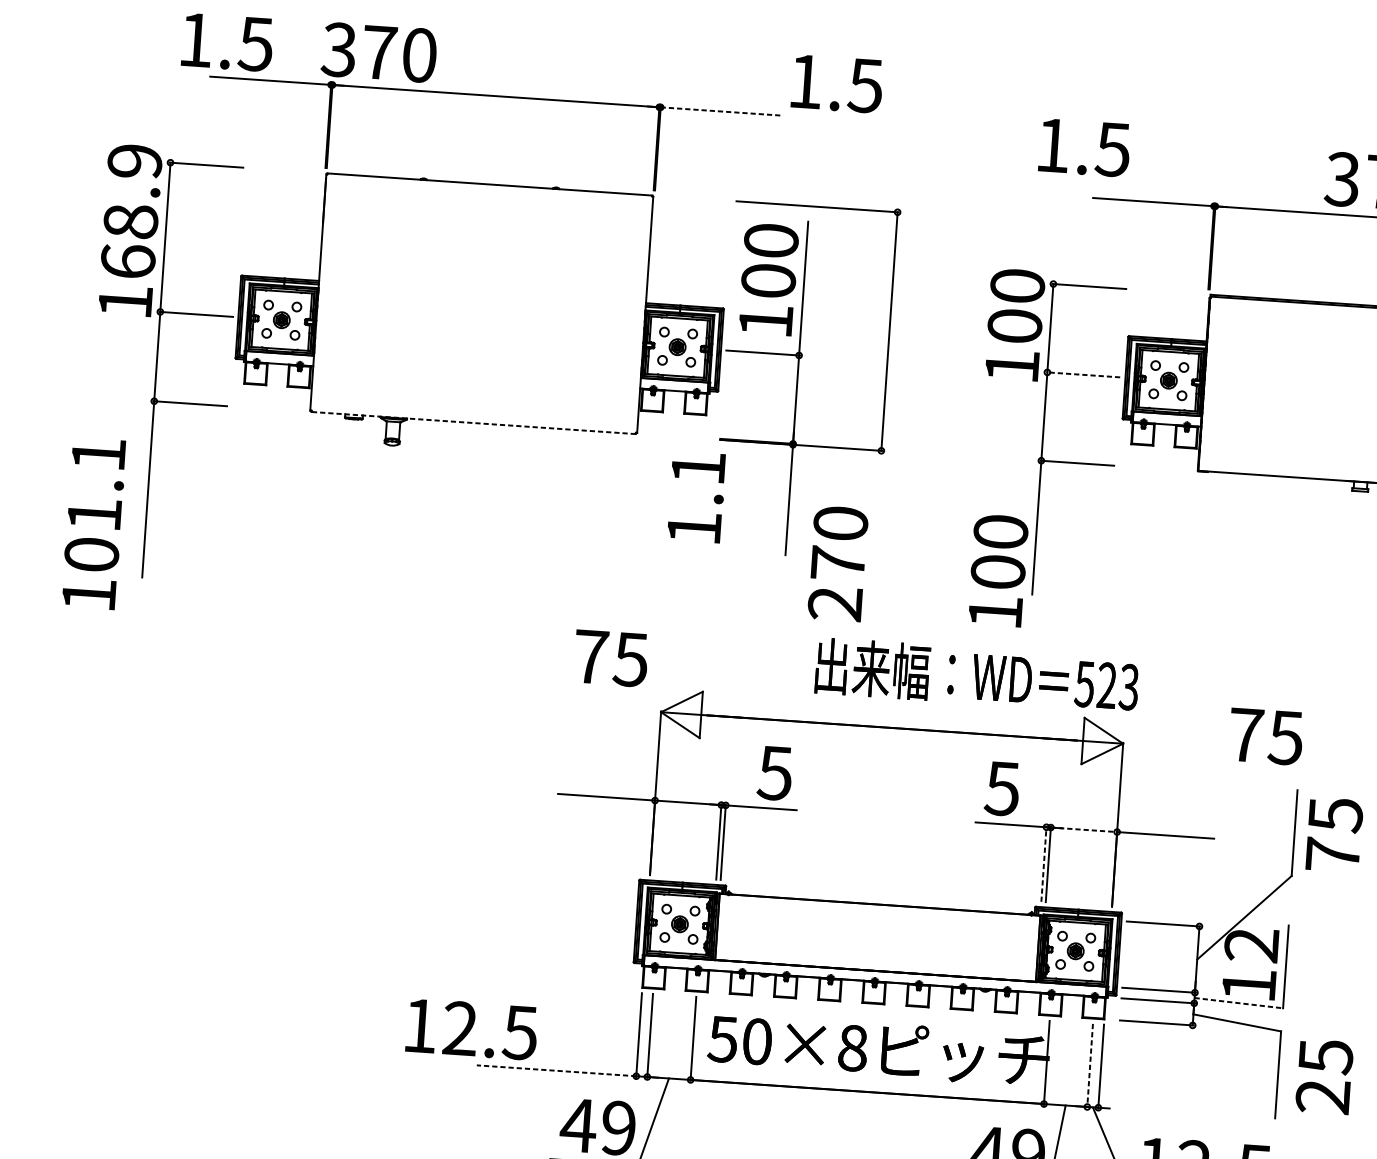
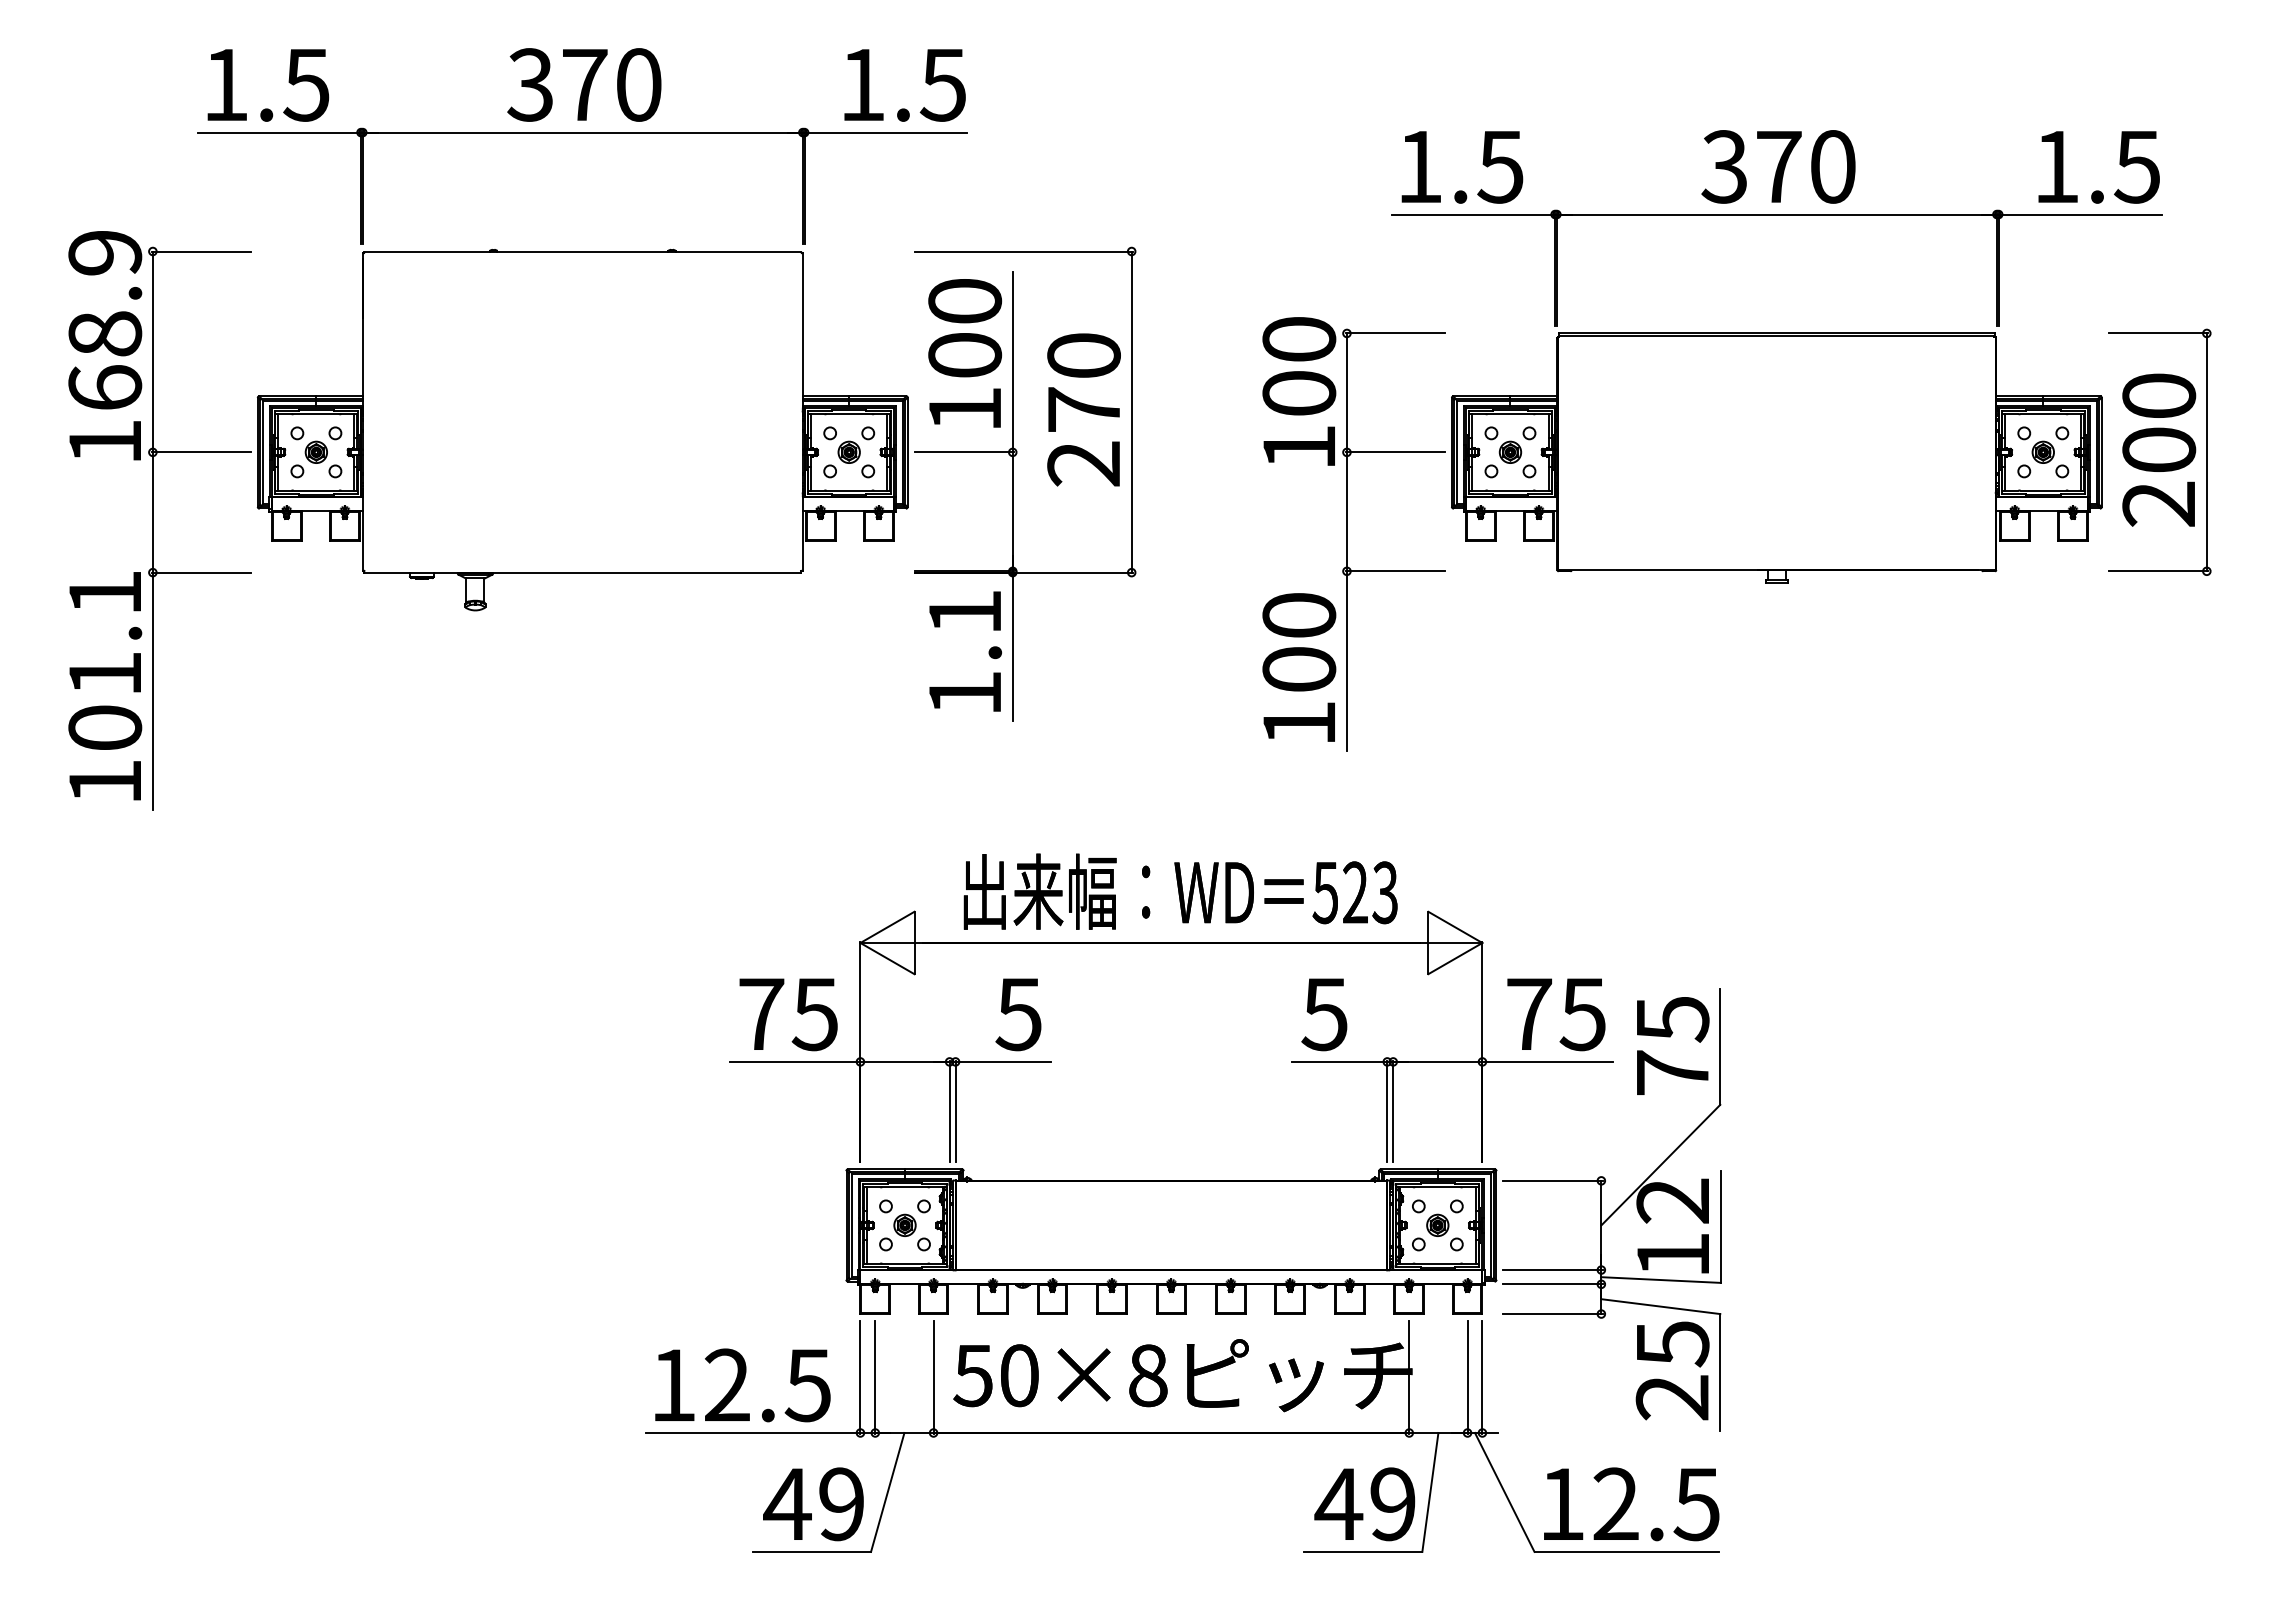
text: (227, 42) -> (268, 85), moved
text: (379, 52) -> (584, 84), moved
text: (836, 84) -> (904, 85), moved
line: (721, 111) -> (886, 132), dashed -> solid
text: (1084, 148) -> (1462, 167), moved
line: (1083, 374) -> (1395, 452), dashed -> solid
line: (473, 422) -> (582, 572), dashed -> solid
text: (696, 497) -> (965, 651), moved
text: (94, 523) -> (105, 686), moved
text: (837, 563) -> (1083, 409), moved
text: (998, 570) -> (1299, 667), moved
text: (611, 658) -> (788, 1014), moved
text: (977, 675) -> (1180, 891), moved
text: (1266, 736) -> (1556, 1014), moved
line: (1083, 829) -> (1437, 1061), dashed -> solid
text: (1334, 834) -> (1673, 1045), moved
line: (1044, 864) -> (1387, 1111), dashed -> solid
line: (1239, 1003) -> (1661, 1280), dashed -> solid
text: (471, 1029) -> (742, 1385), moved
line: (1090, 1066) -> (1467, 1378), dashed -> solid
line: (556, 1070) -> (752, 1432), dashed -> solid
text: (1324, 1076) -> (1672, 1370), moved

